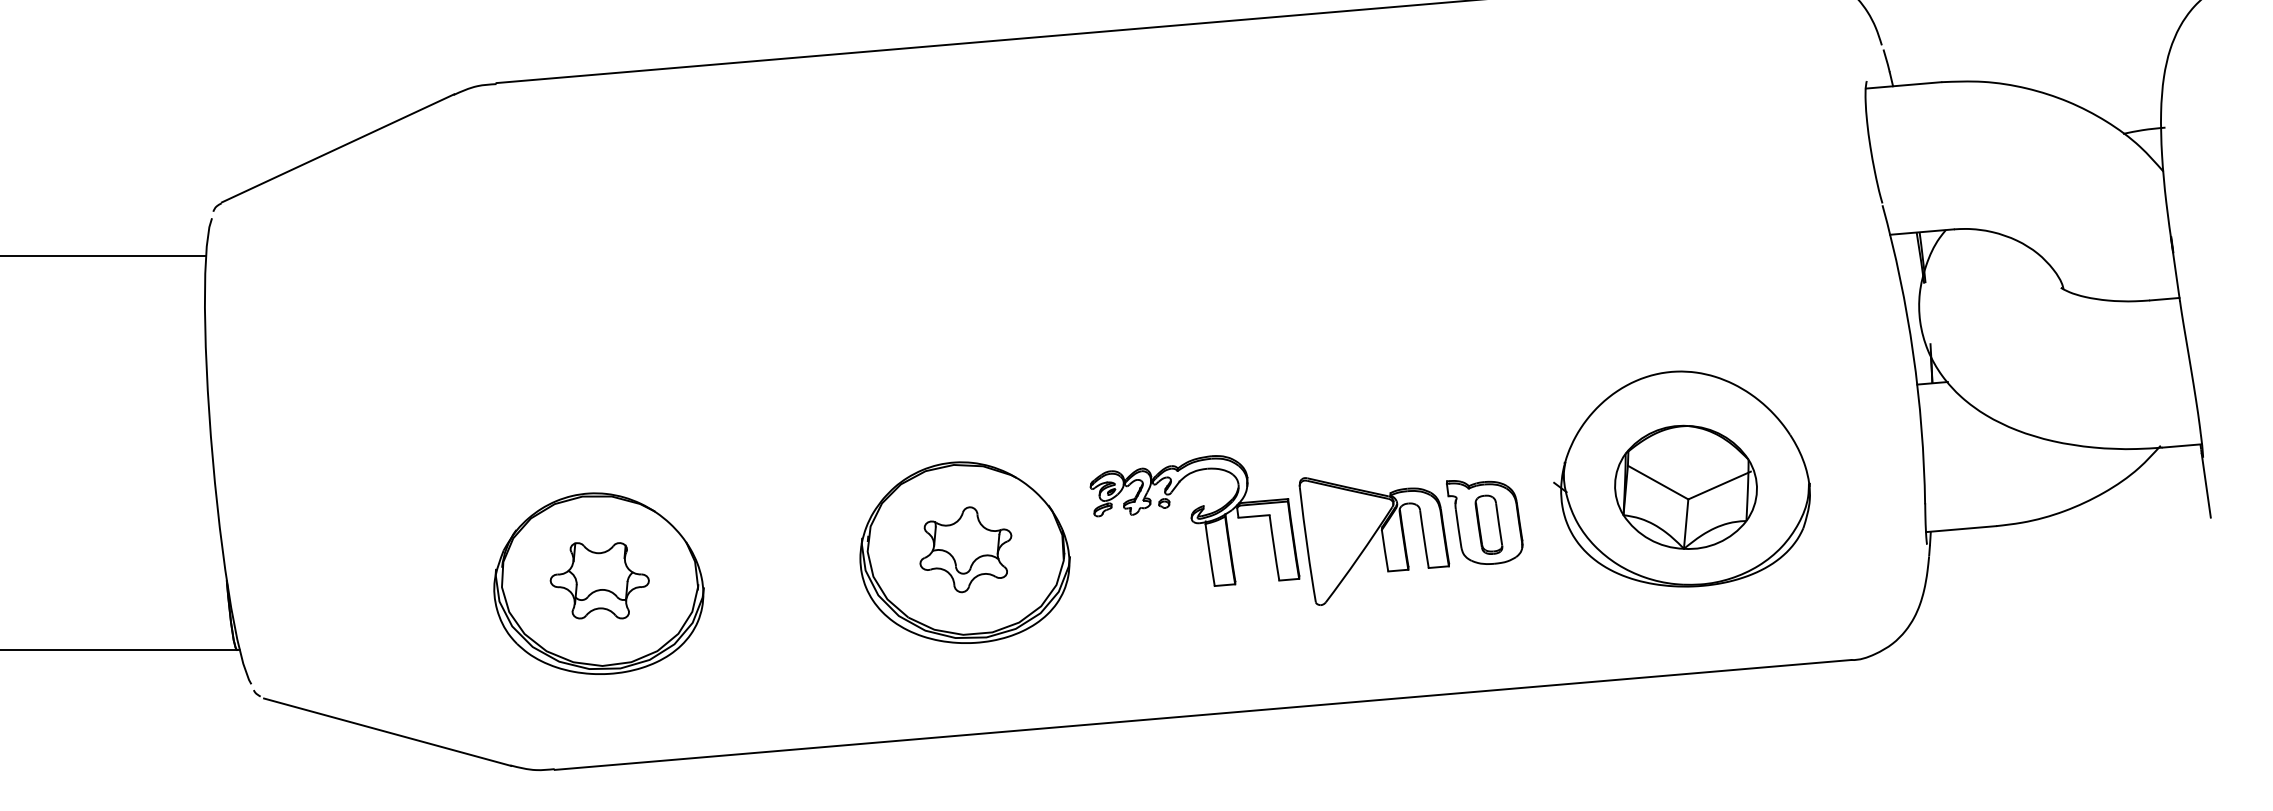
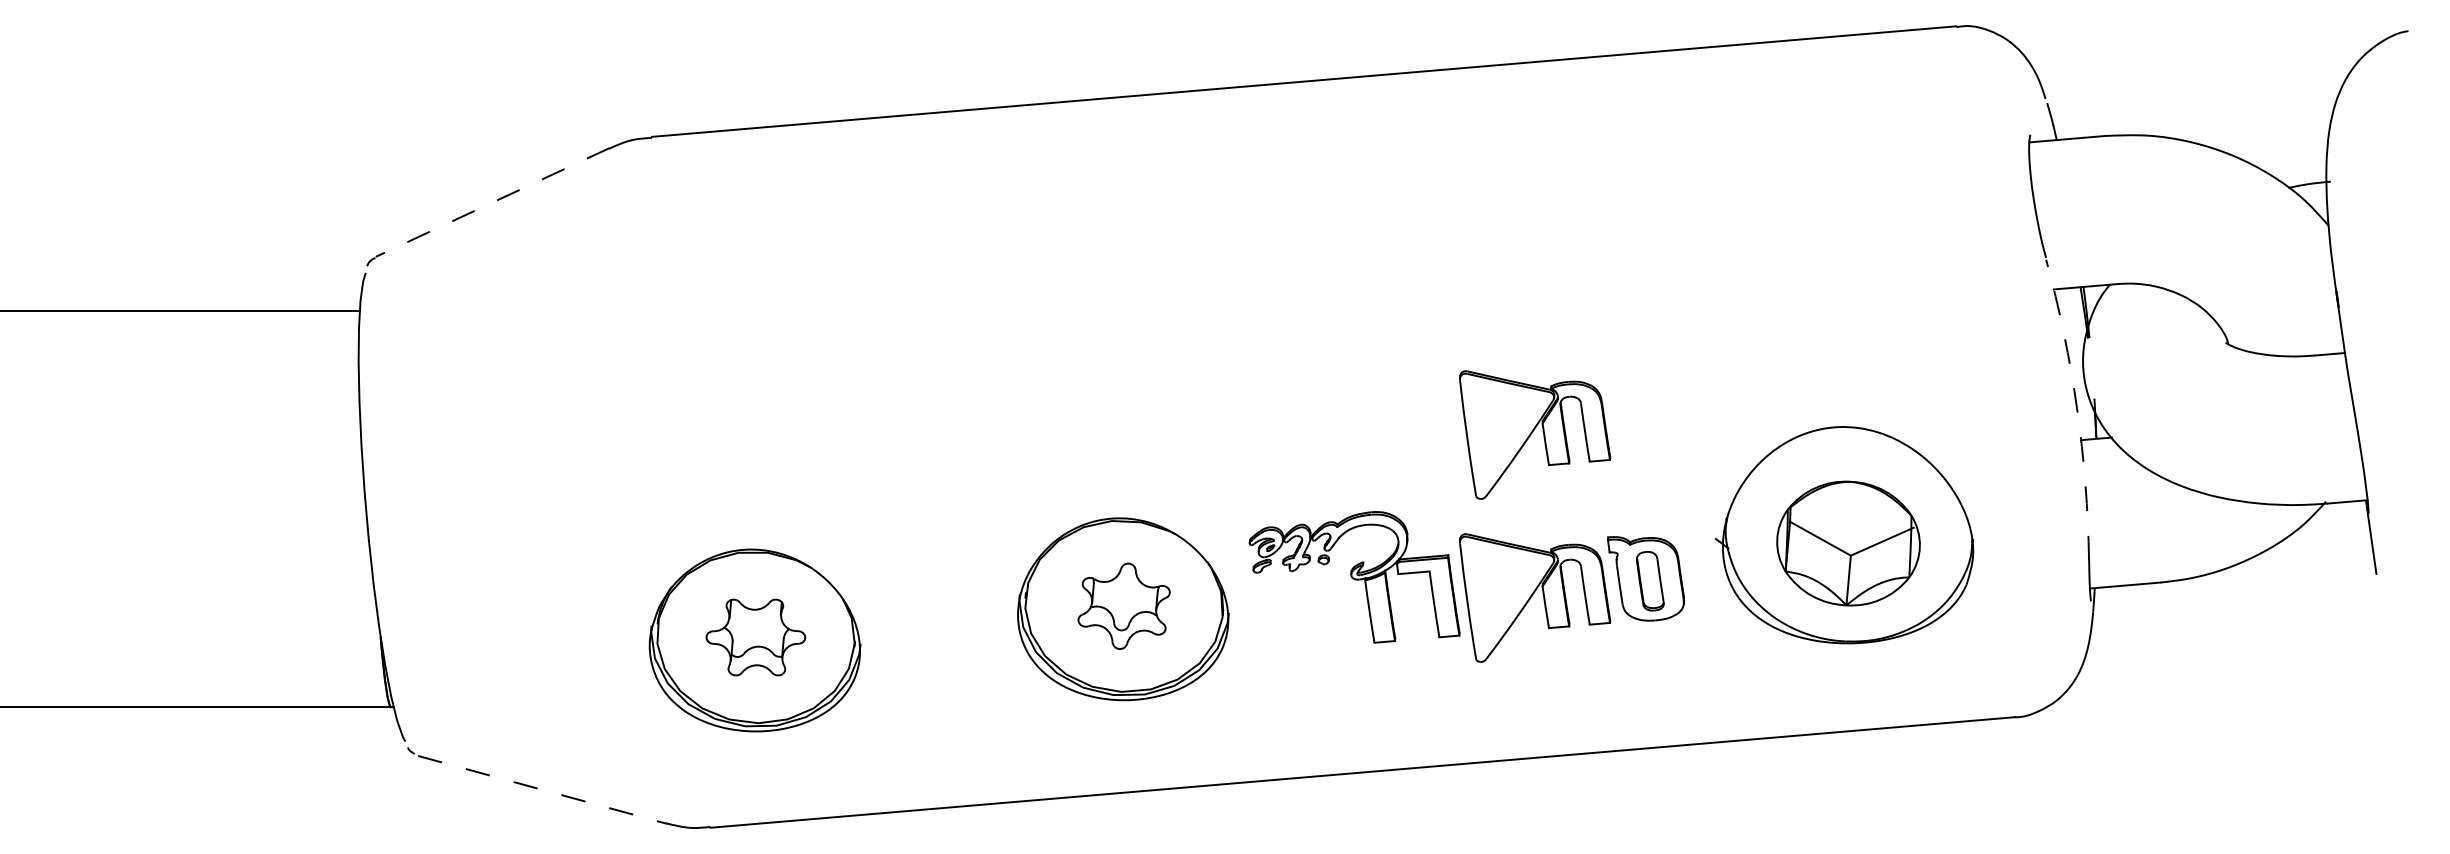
line: (337, 148) -> (492, 202), solid -> dashed
arc: (1913, 353) -> (2077, 408), solid -> dashed
part: (1374, 378) -> (1535, 434), added
line: (387, 731) -> (542, 789), solid -> dashed

